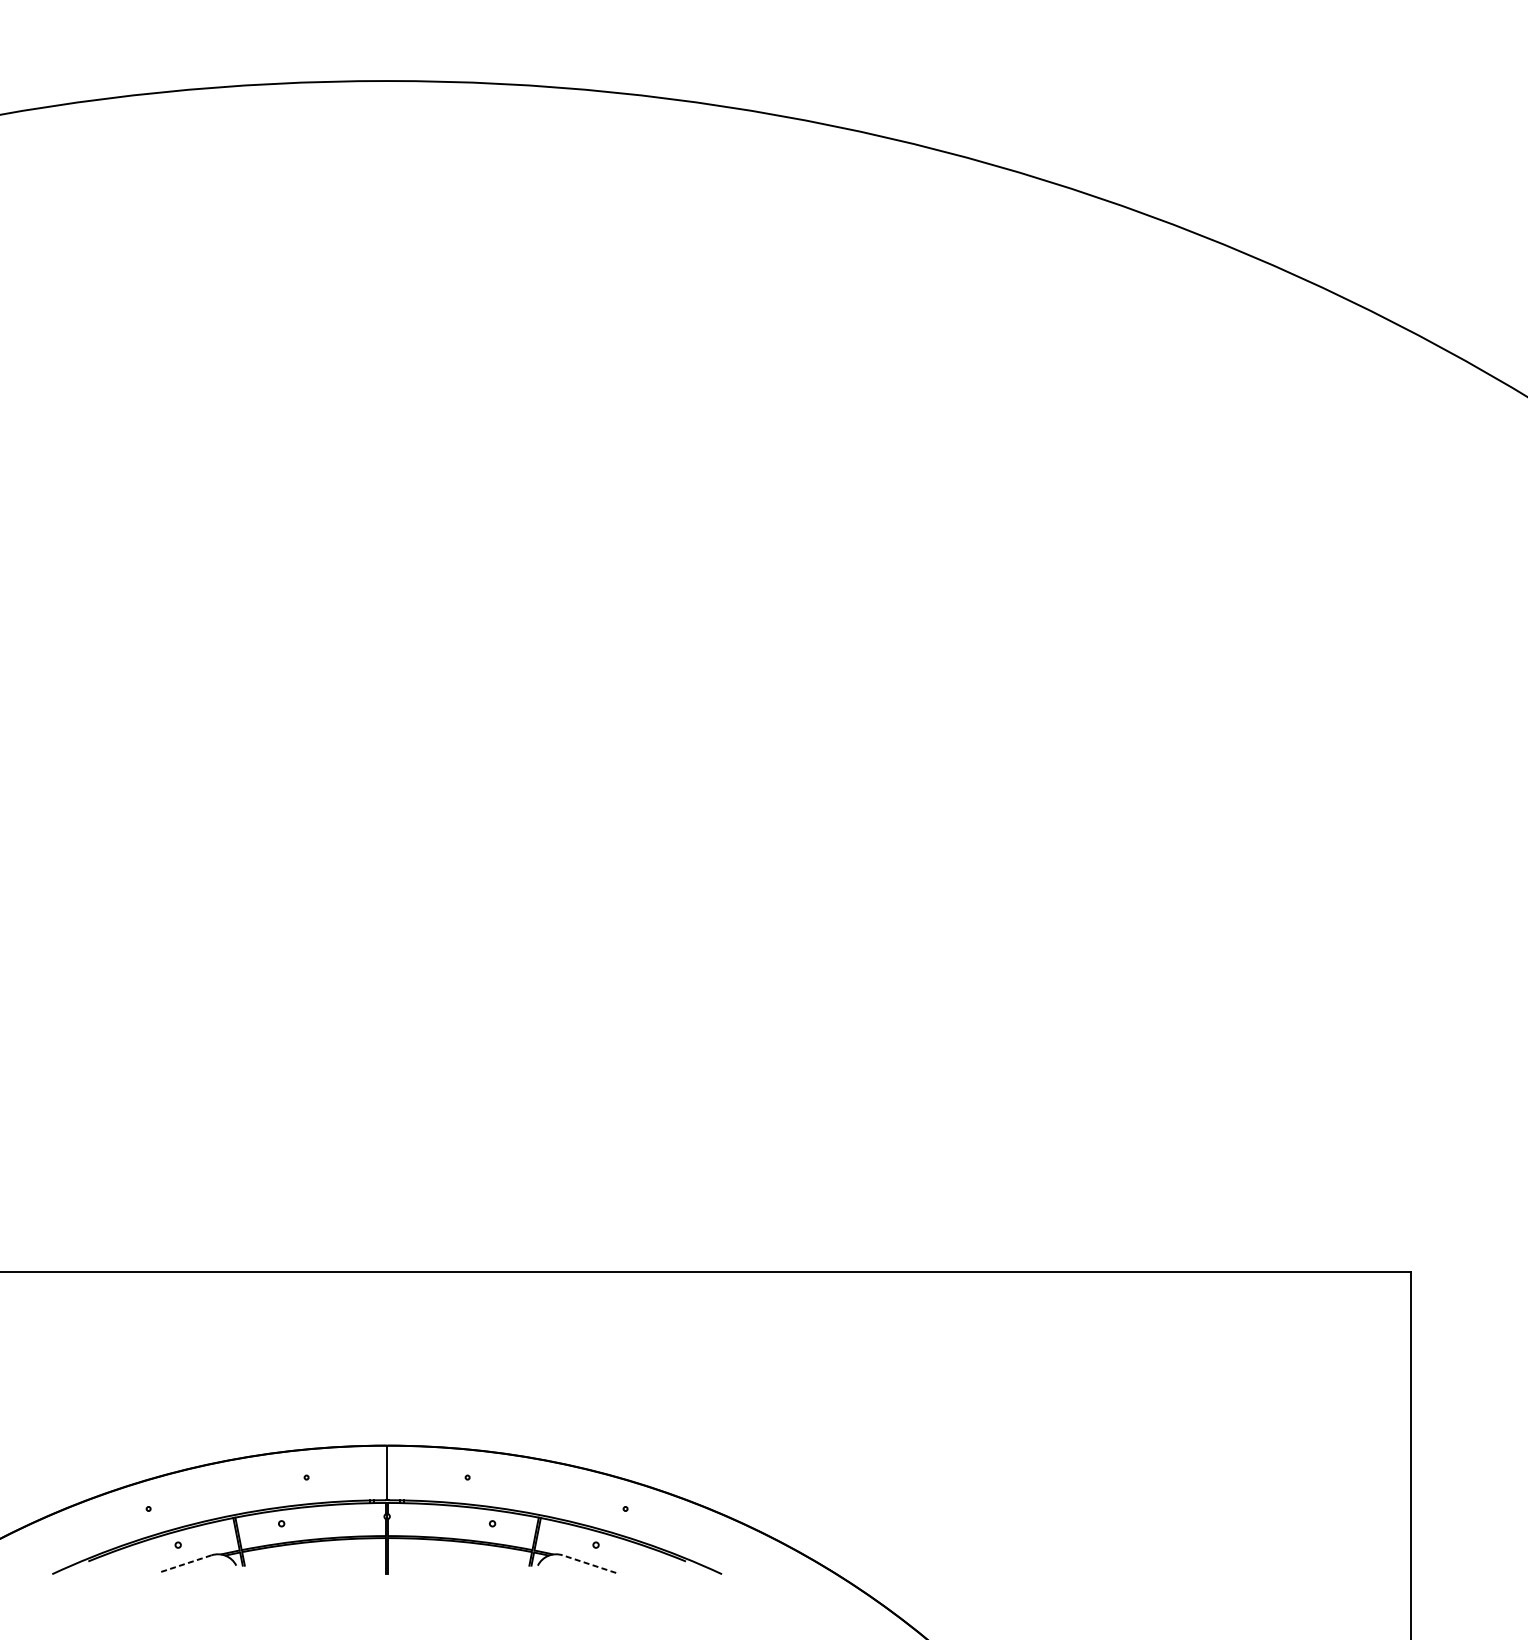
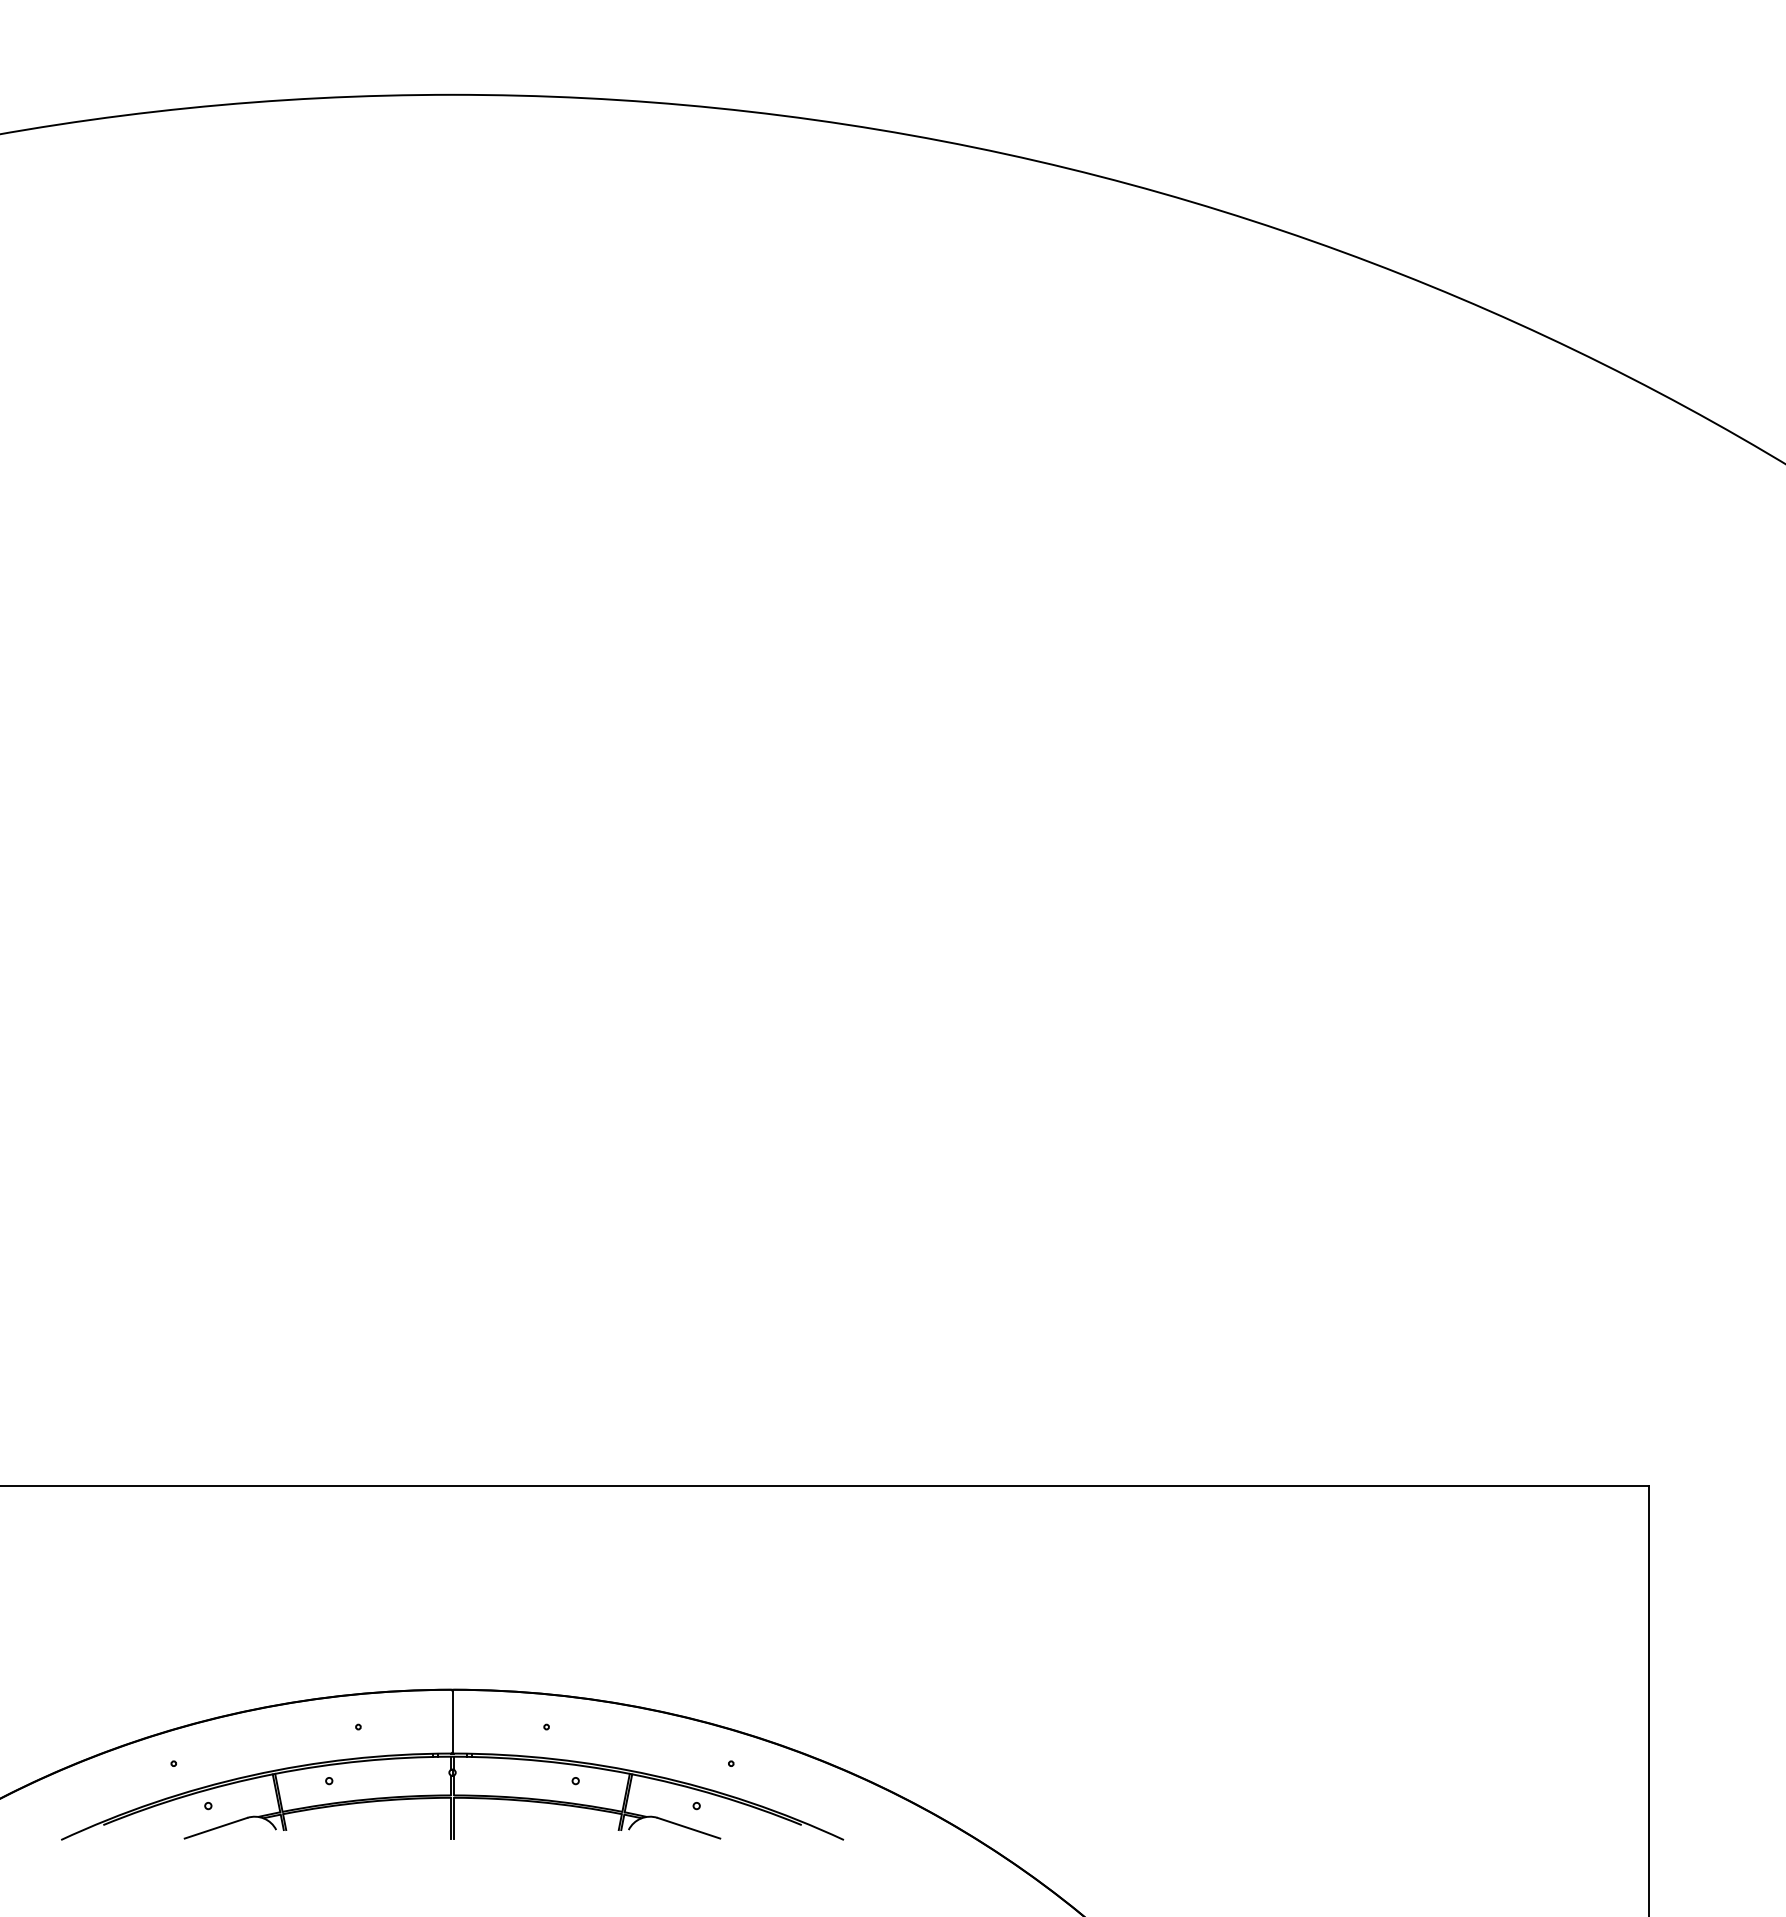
line: (185, 1564) -> (216, 1828), dashed -> solid
line: (589, 1564) -> (688, 1828), dashed -> solid

